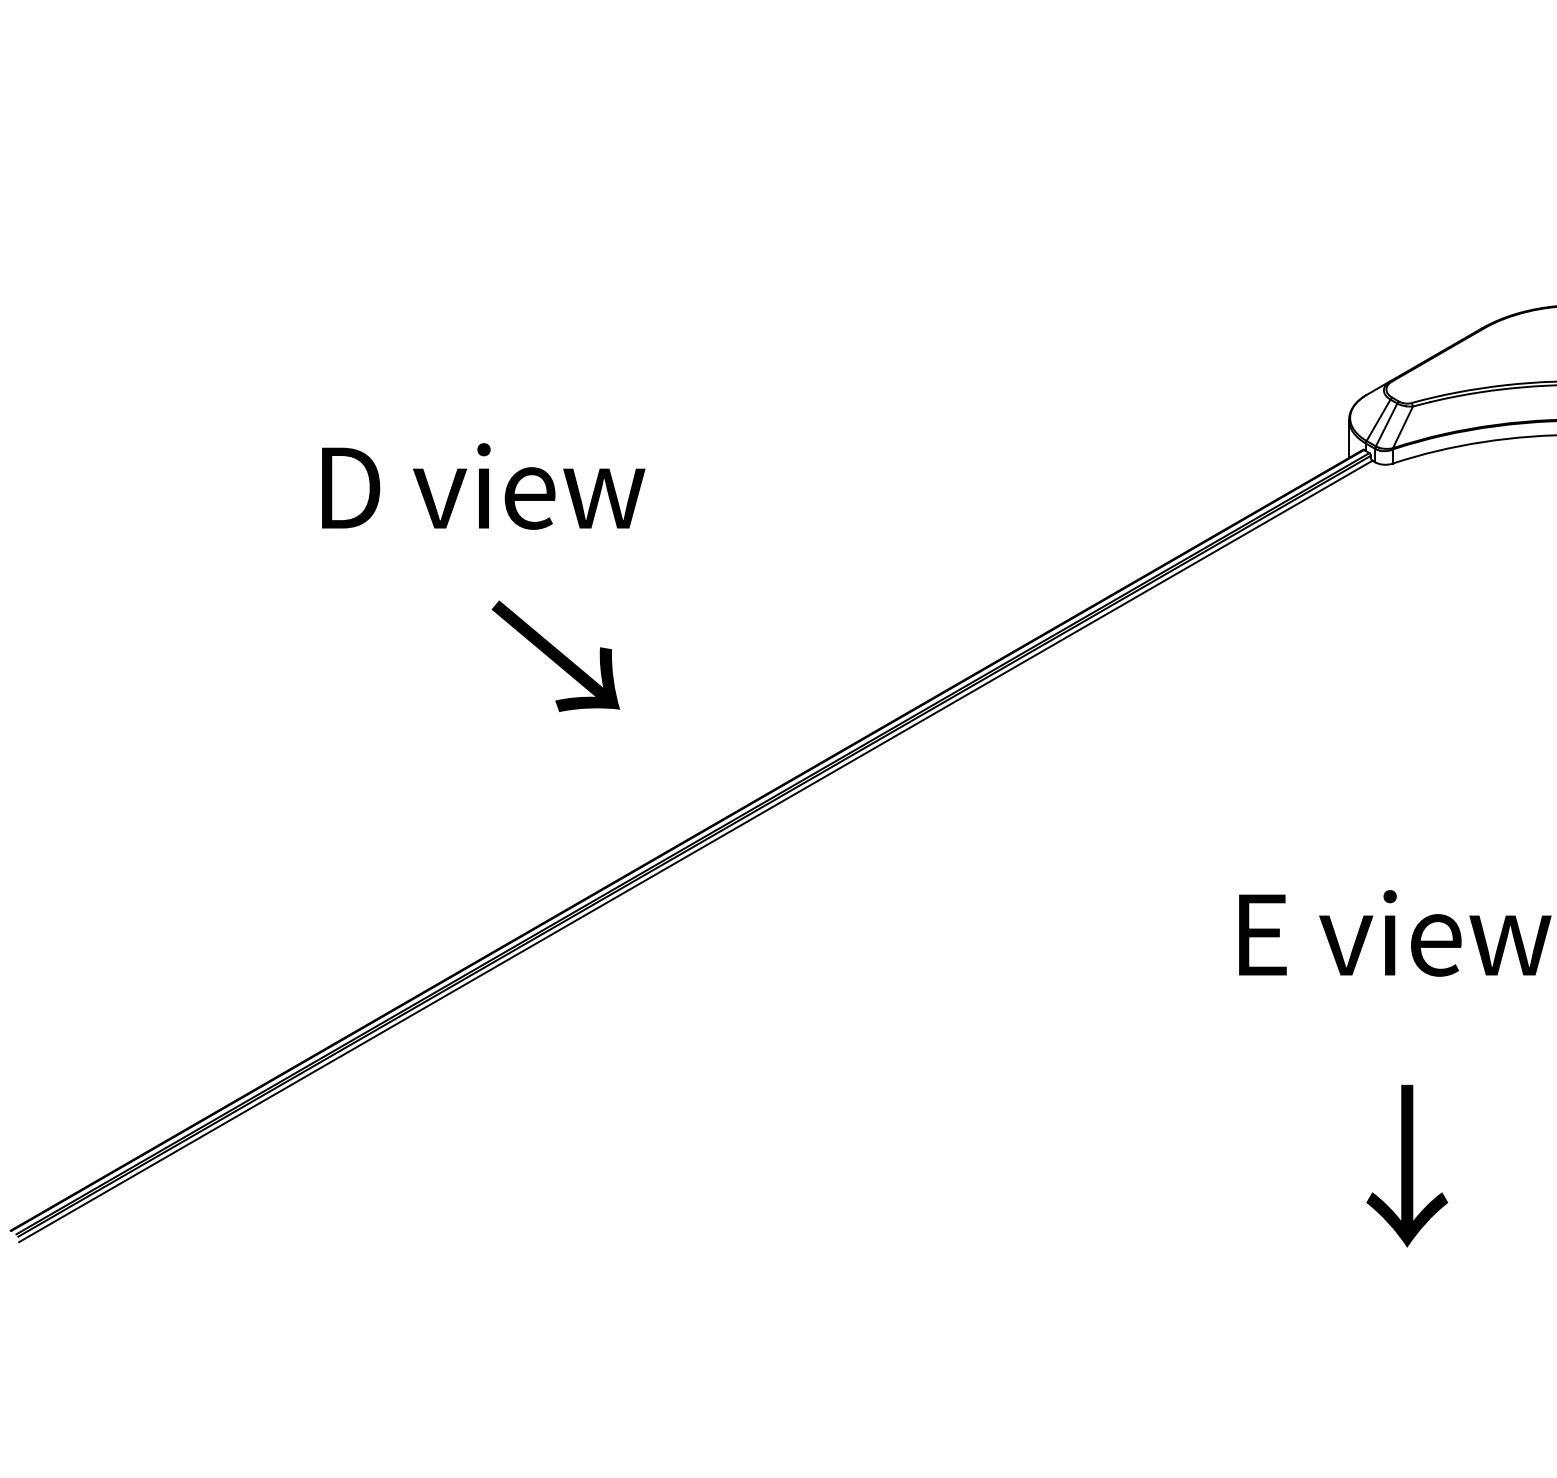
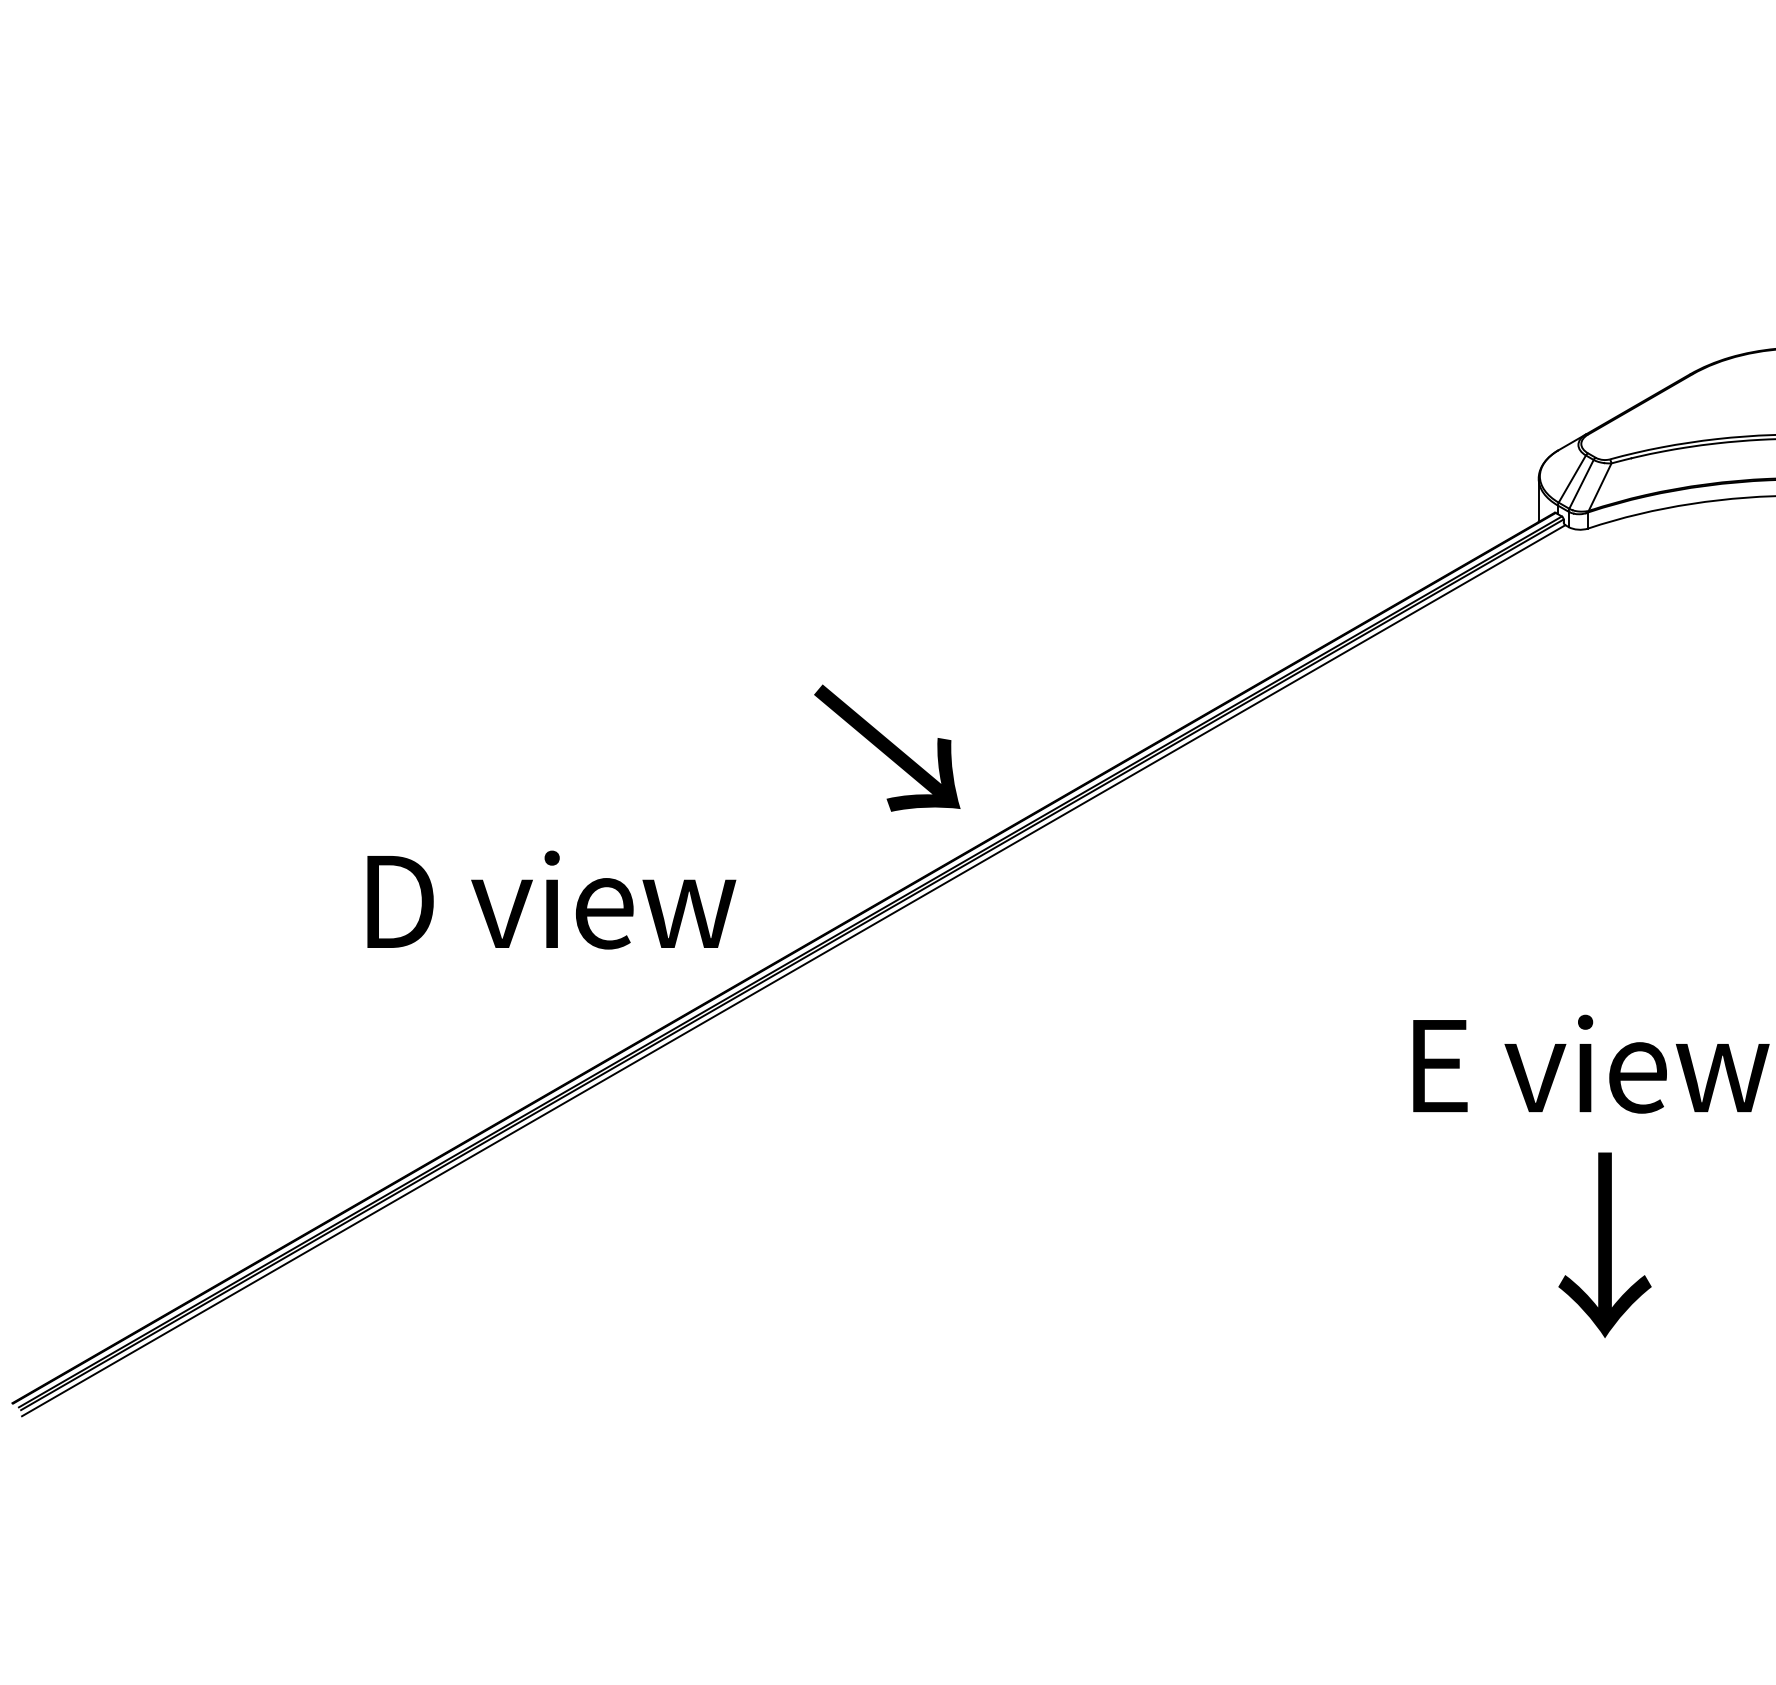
text: (483, 486) -> (551, 900), moved
text: (555, 655) -> (886, 747), moved
text: (1407, 1165) -> (1605, 1244), moved

